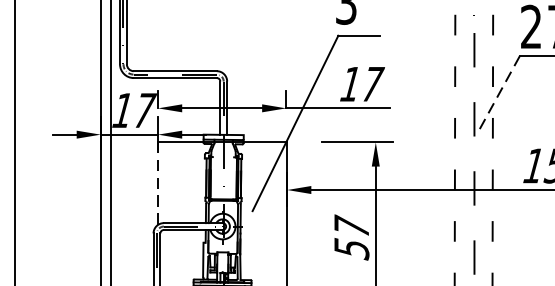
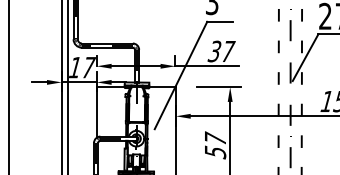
text: (350, 84) -> (214, 51), 17 -> 37
line: (498, 94) -> (305, 57), dashed -> solid
line: (157, 182) -> (96, 111), dashed -> solid

